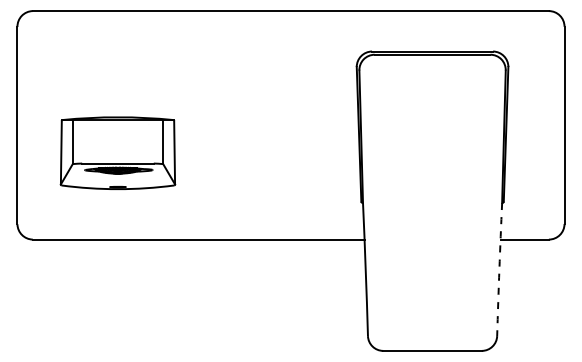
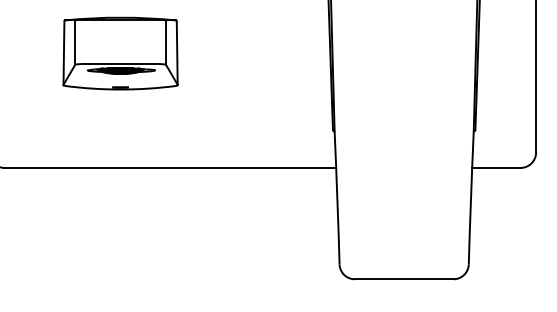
part: (117, 152) -> (120, 52), moved
arc: (499, 269) -> (471, 197), dashed -> solid

